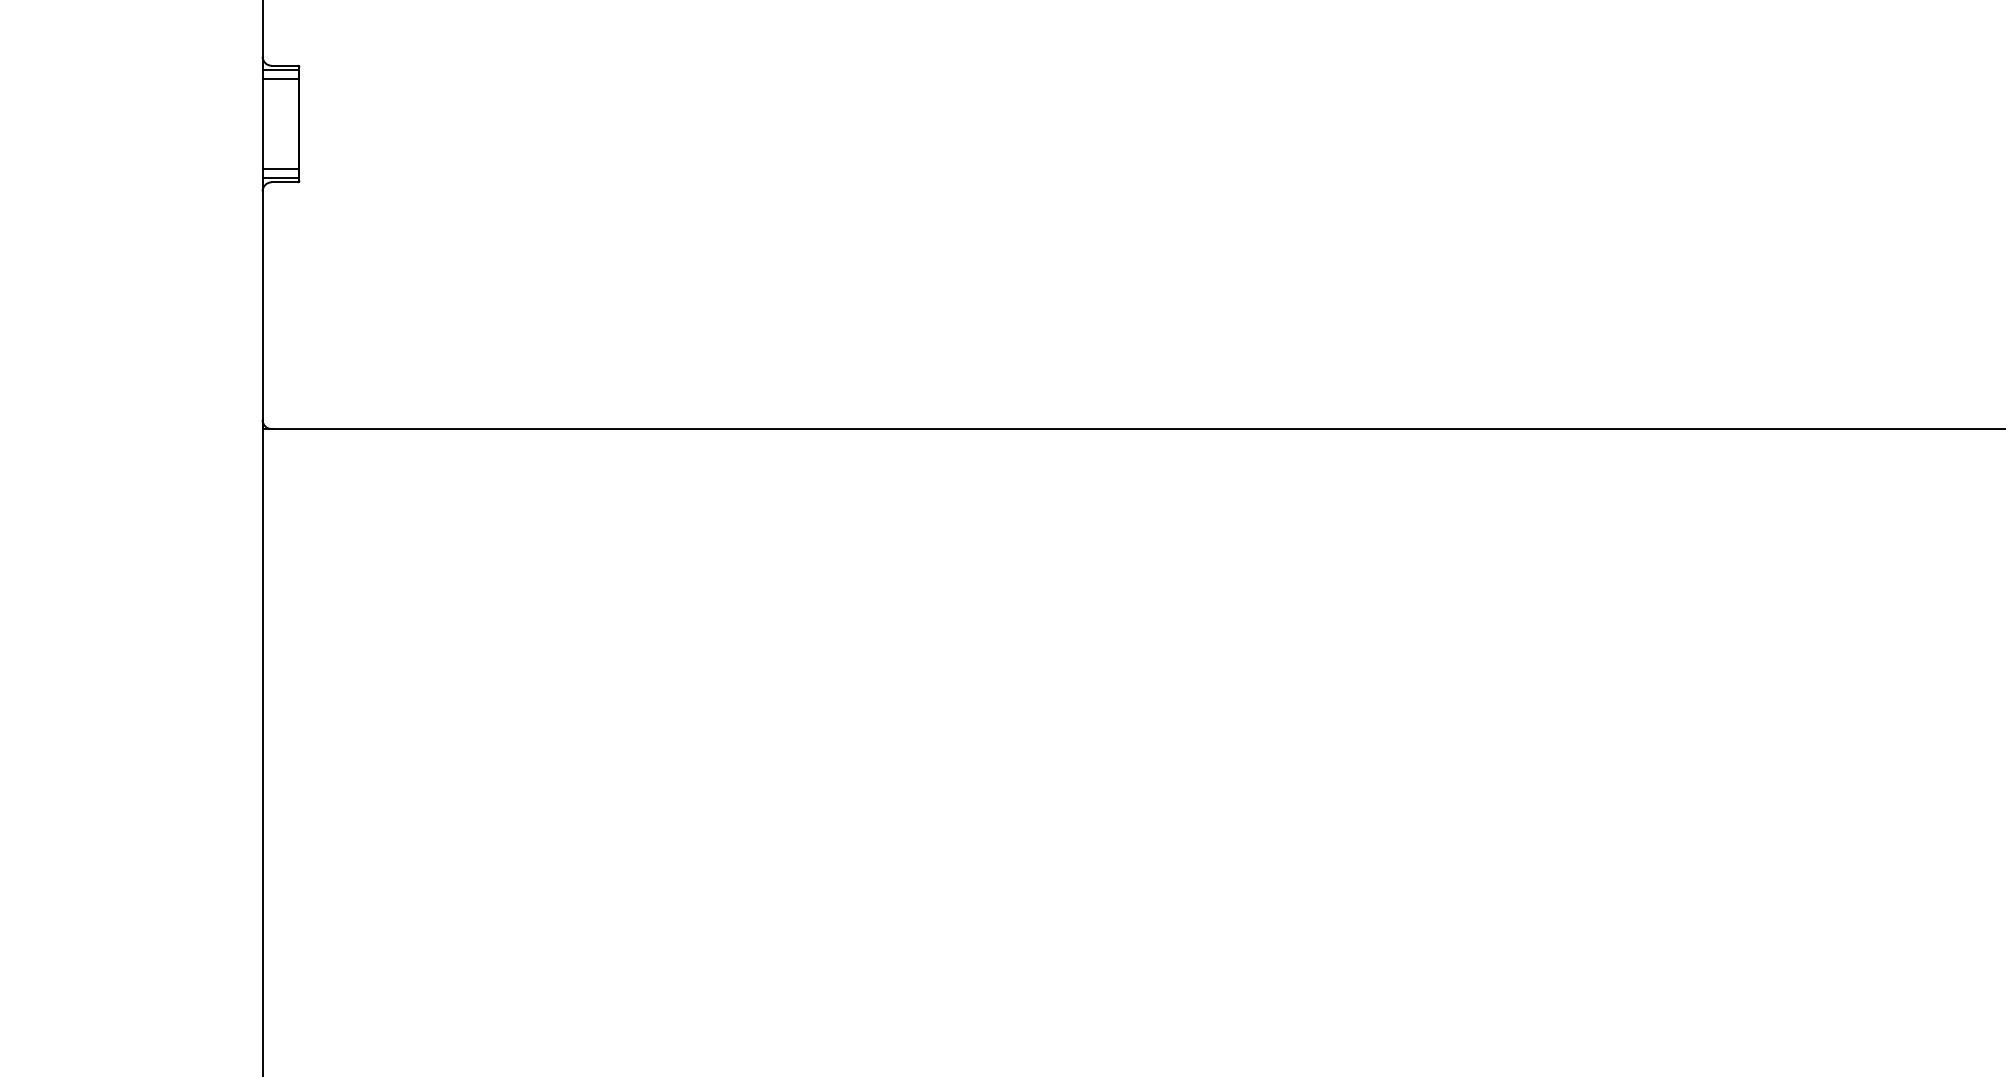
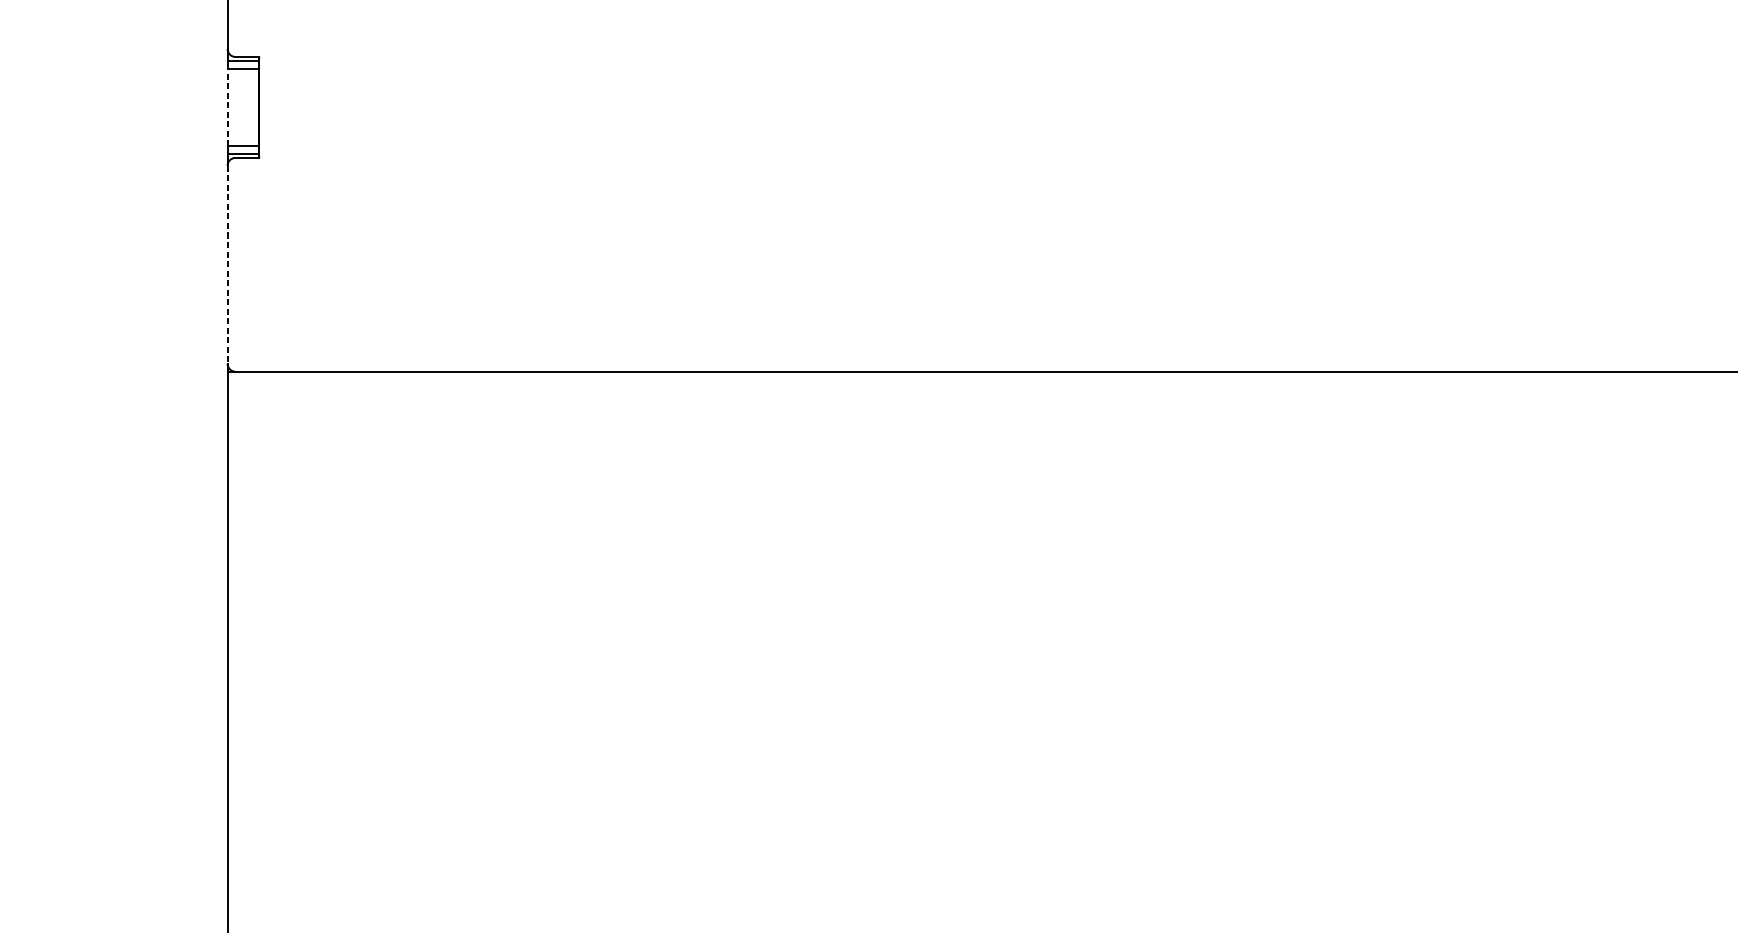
line: (262, 124) -> (227, 107), solid -> dashed
line: (262, 306) -> (227, 265), solid -> dashed

